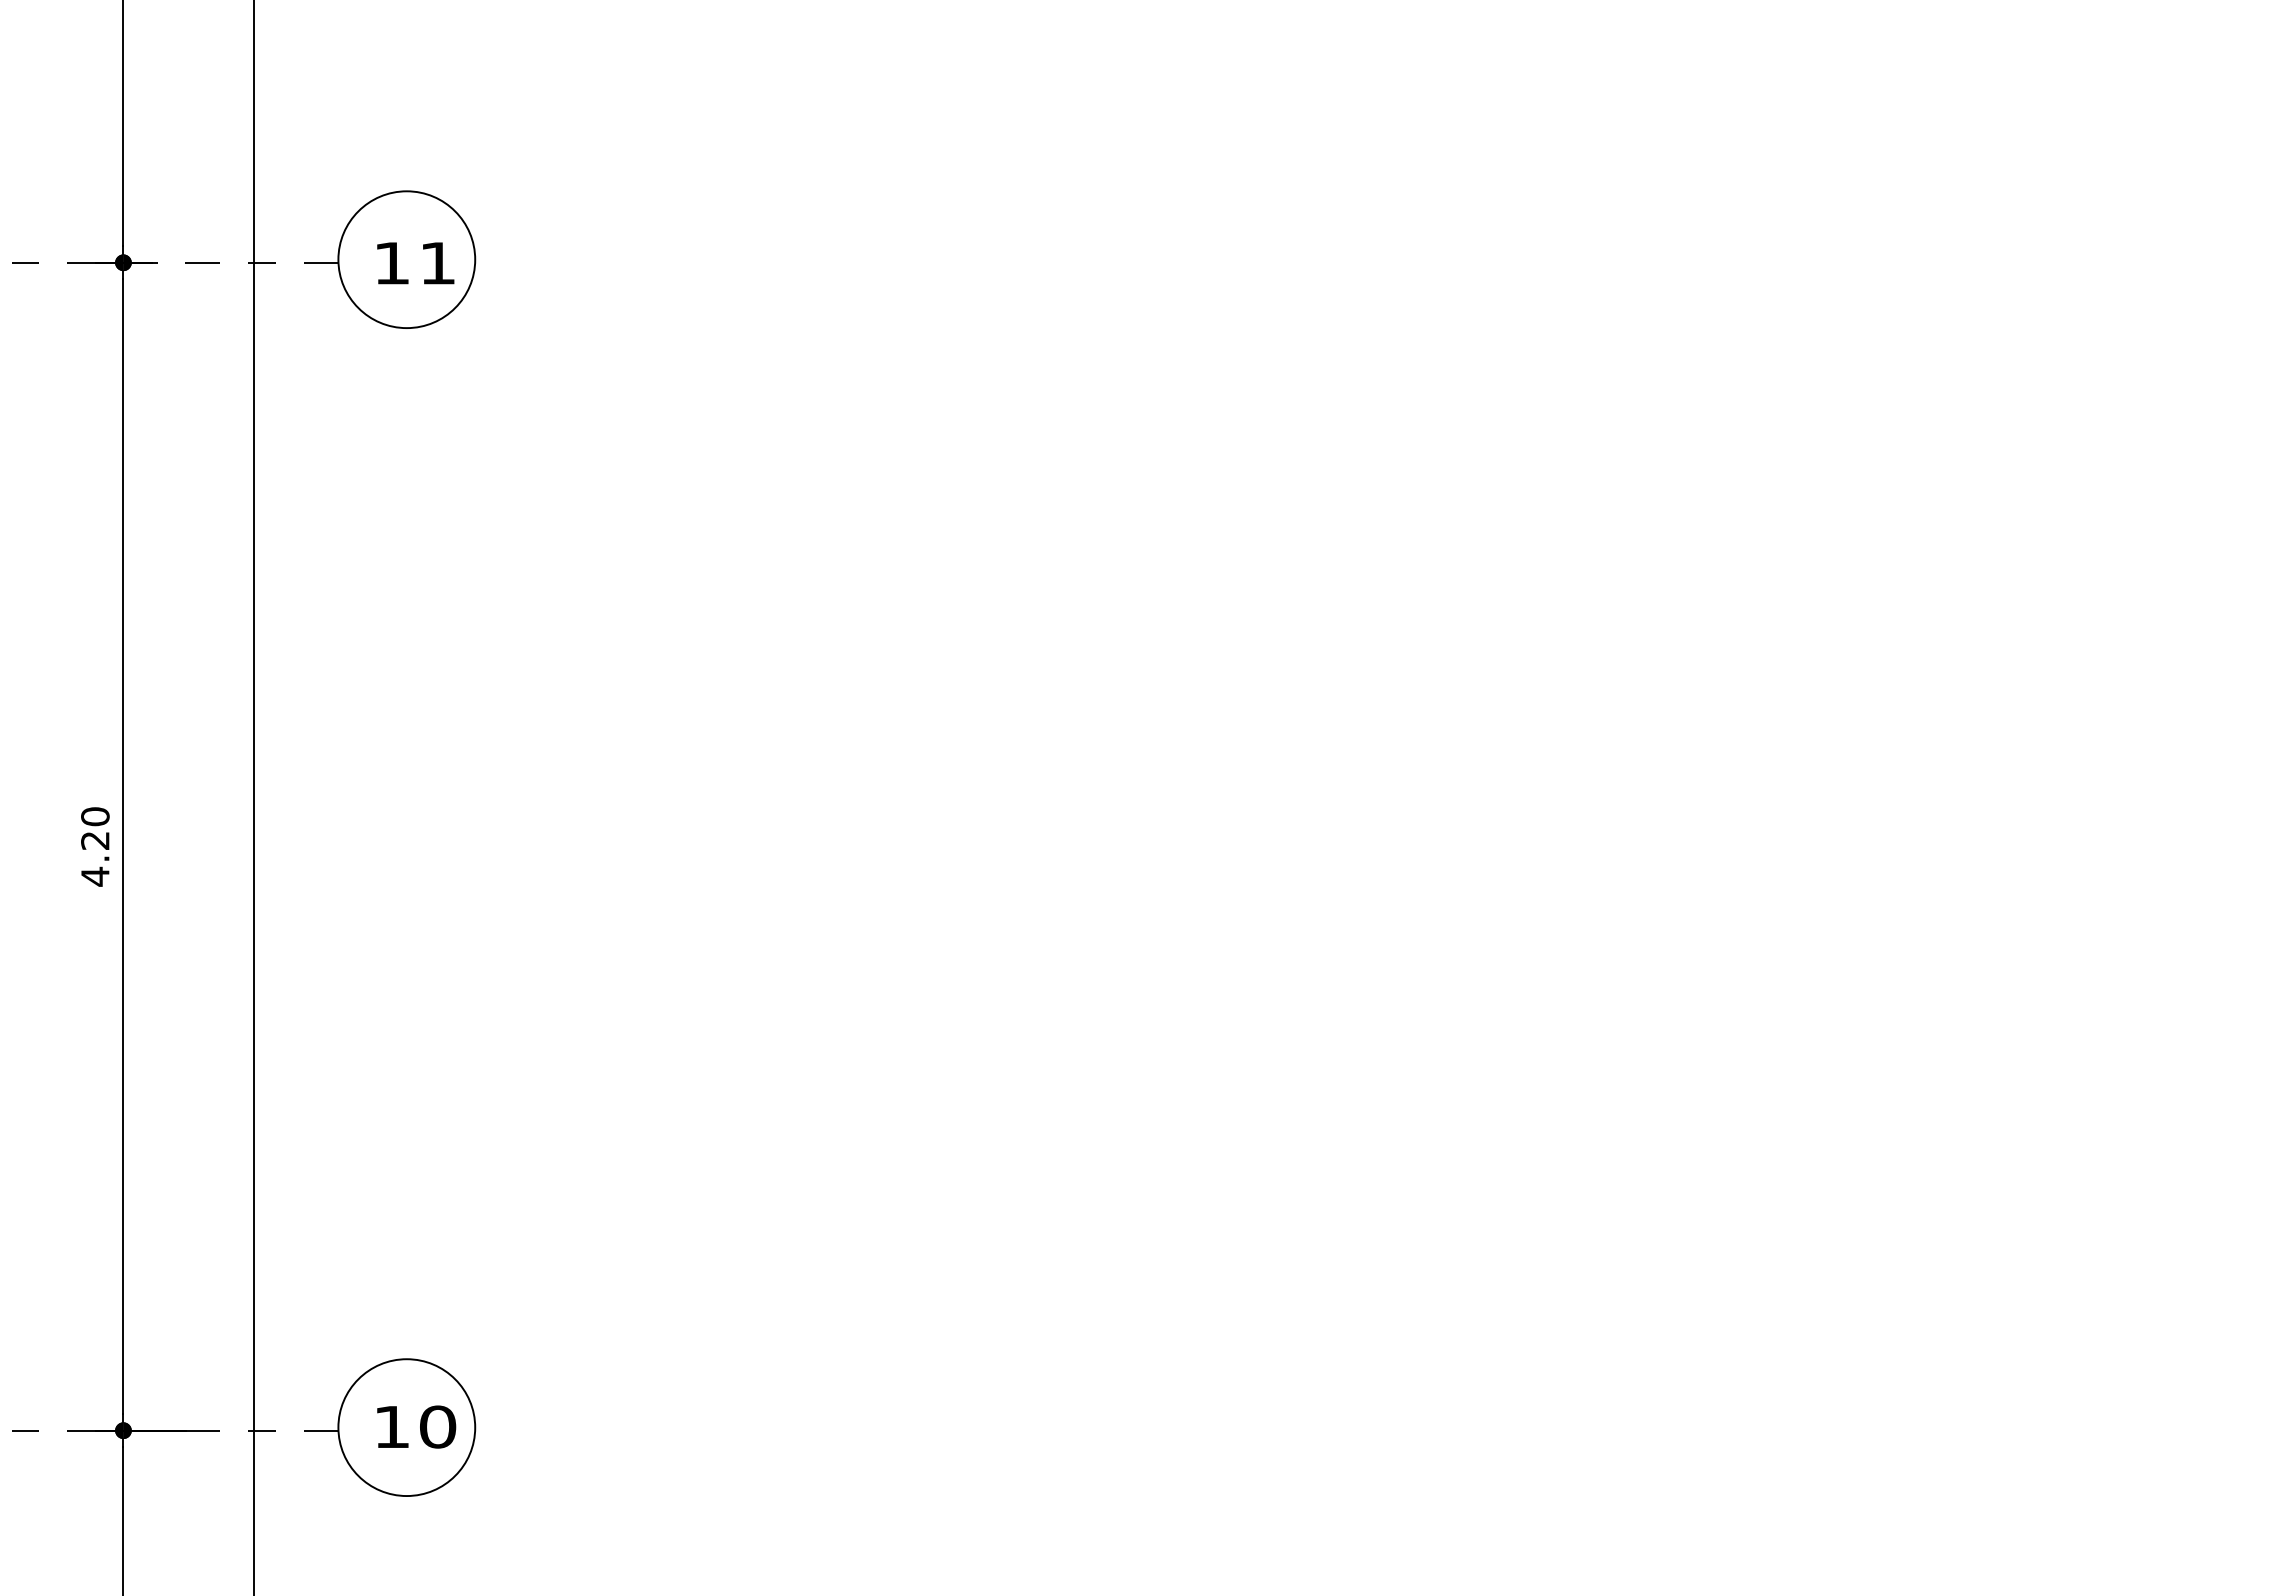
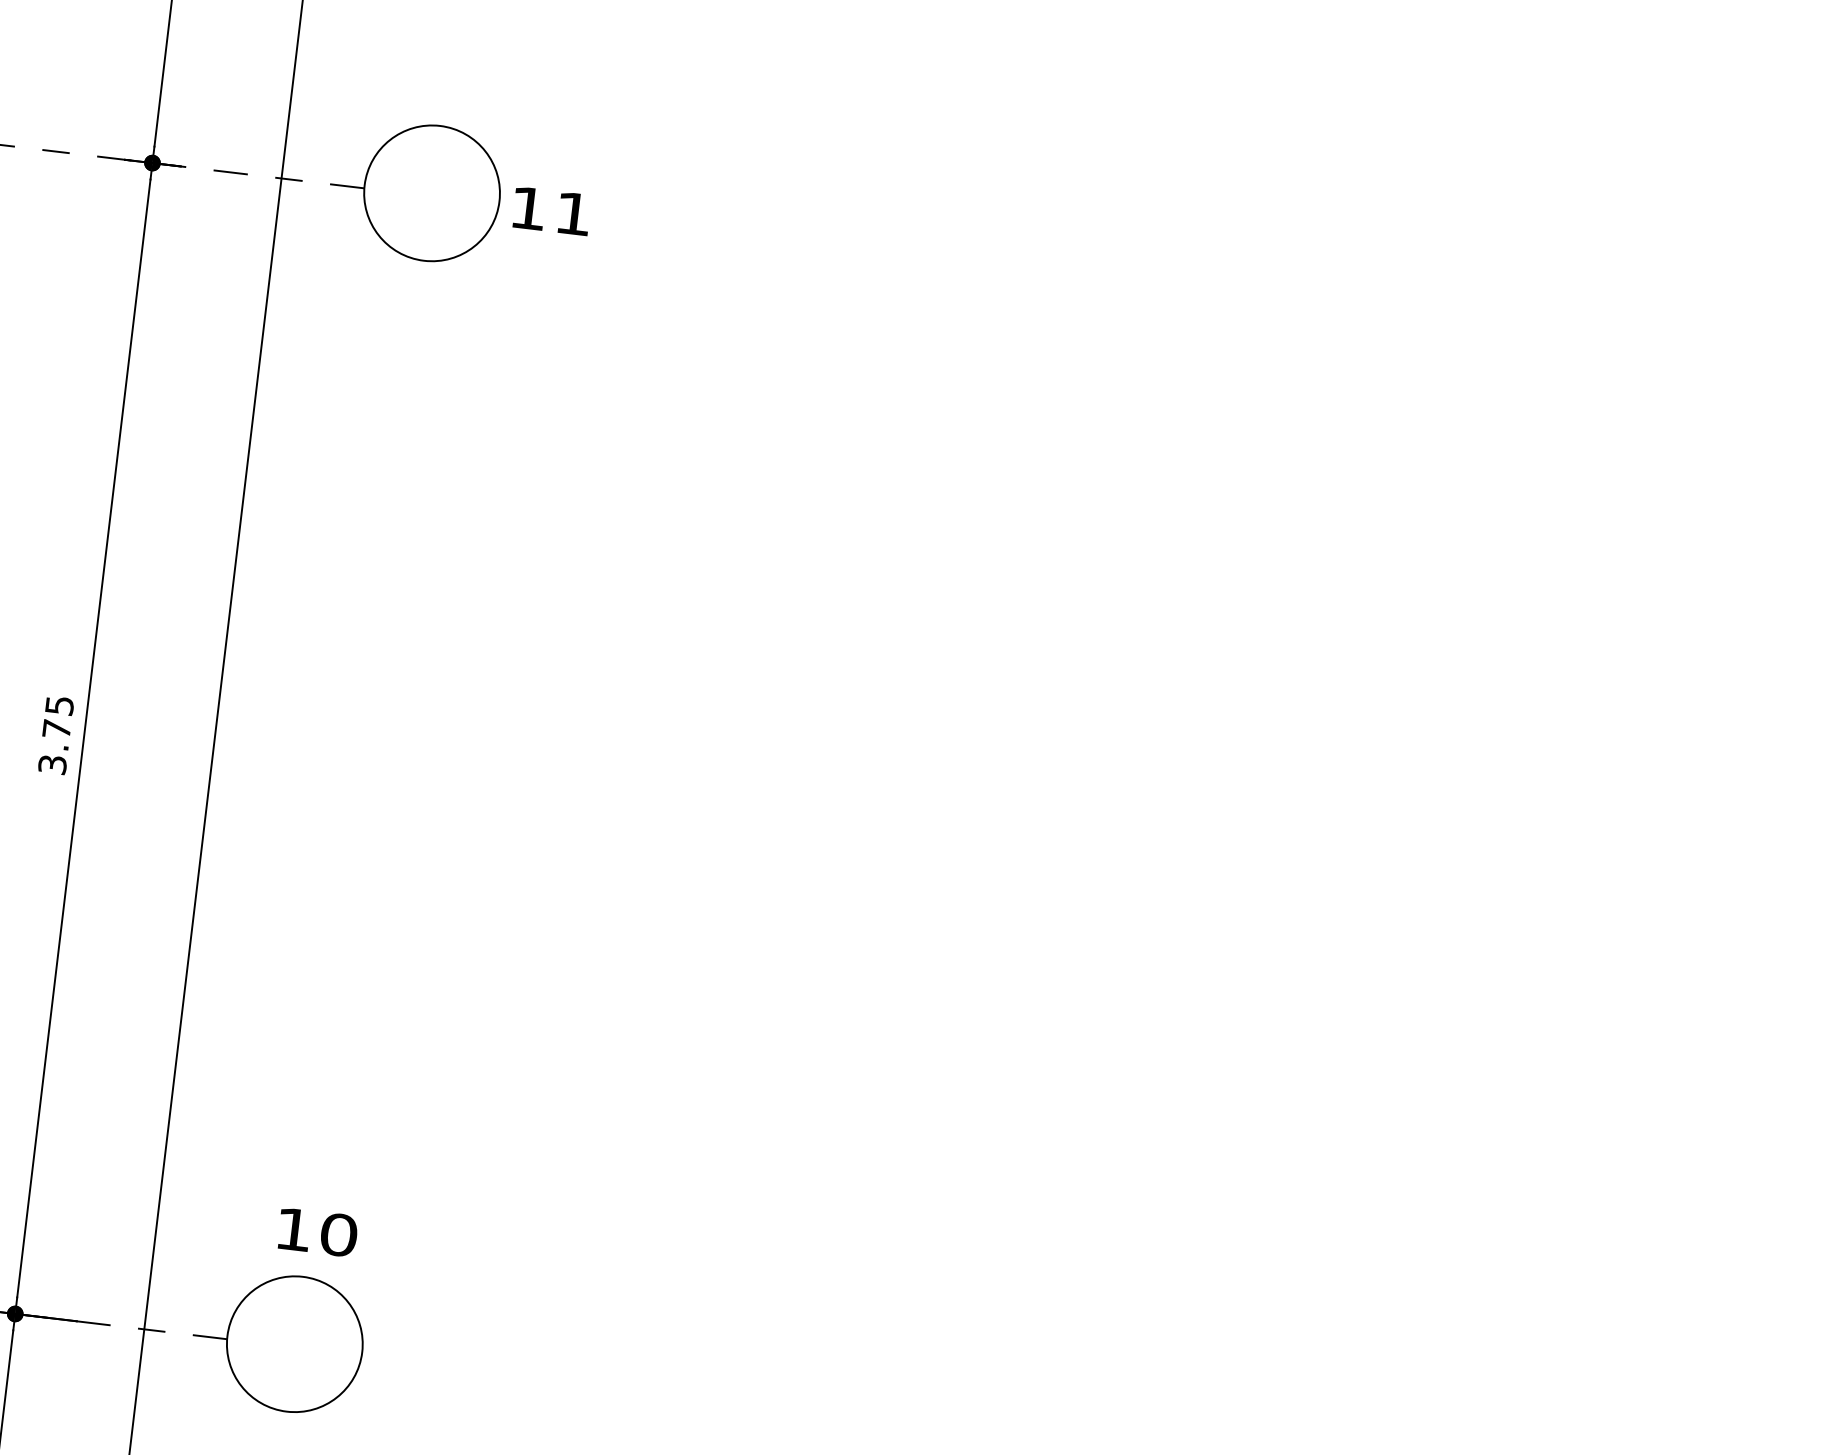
text: (415, 263) -> (551, 211), moved
text: (95, 846) -> (56, 735), 4.20 -> 3.75
text: (416, 1426) -> (317, 1231), moved

